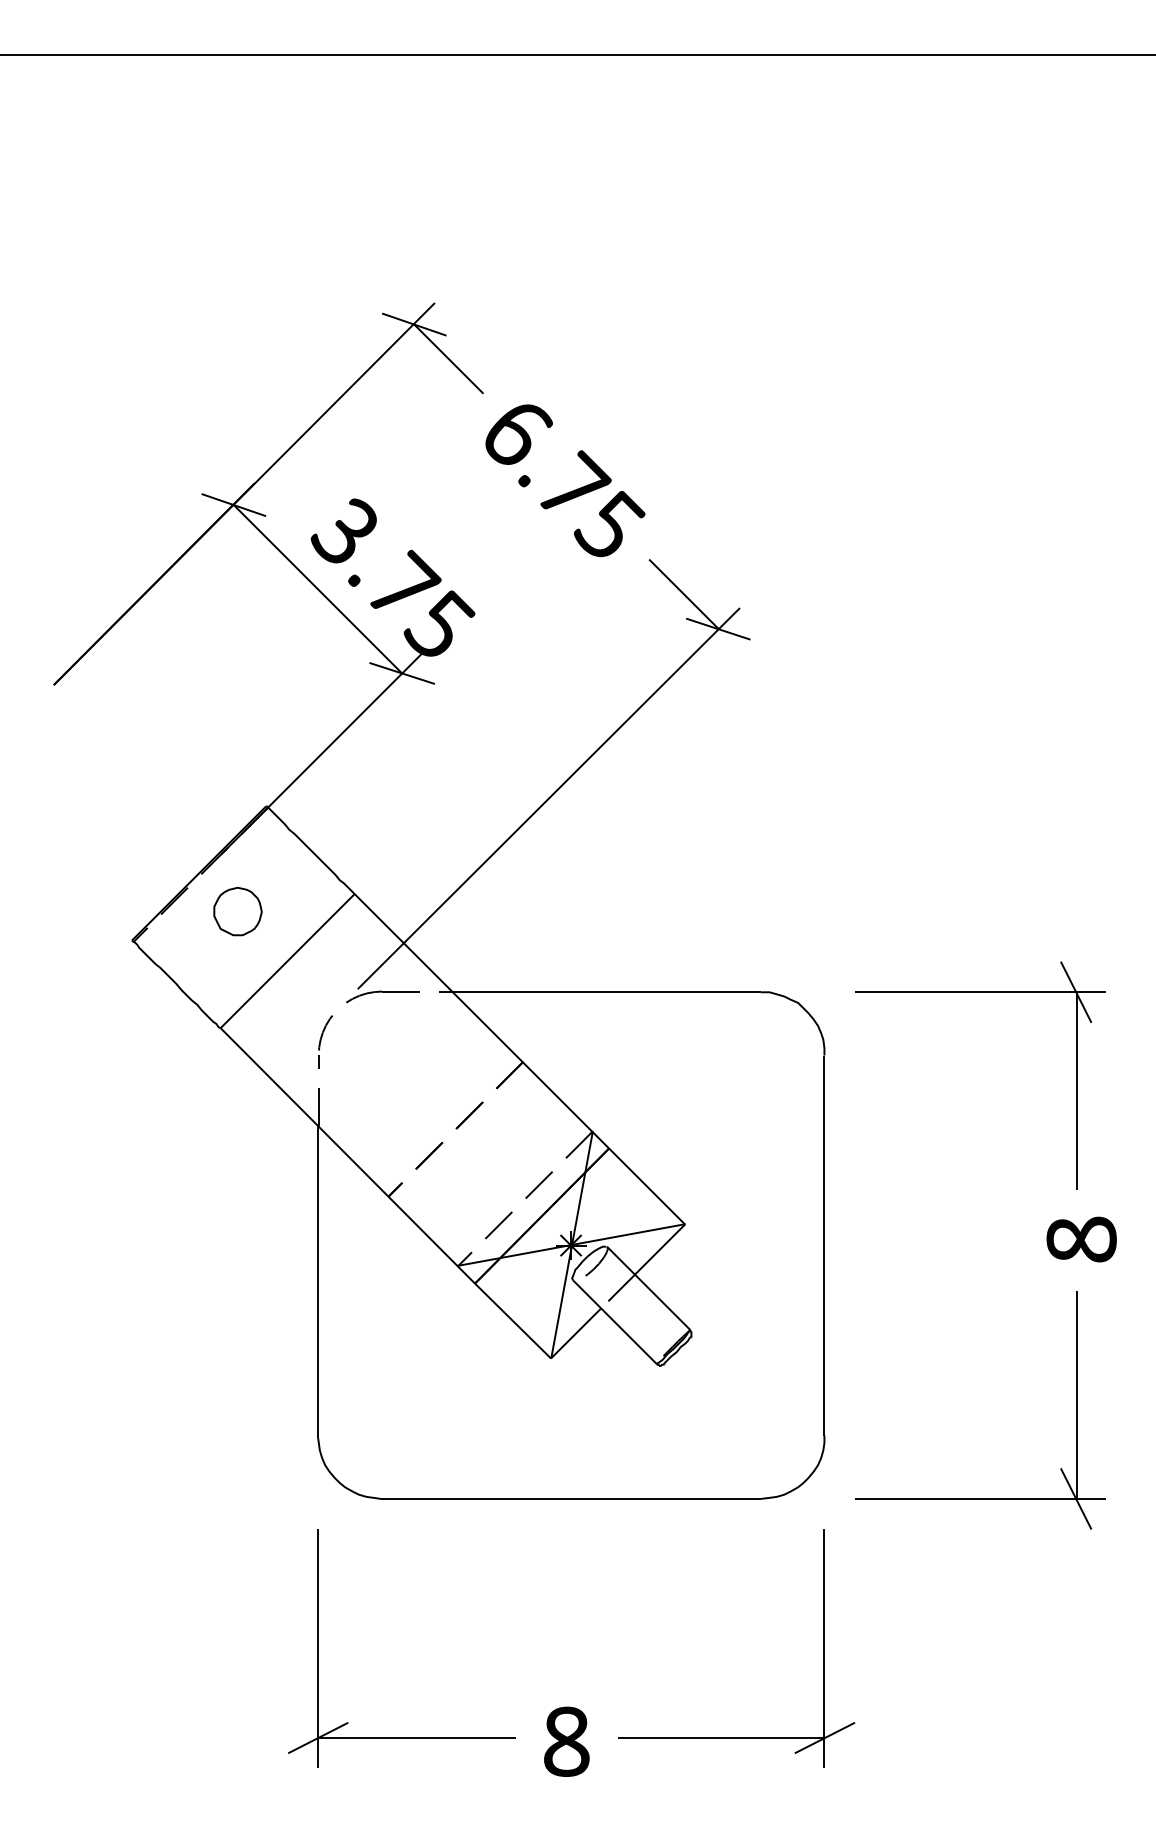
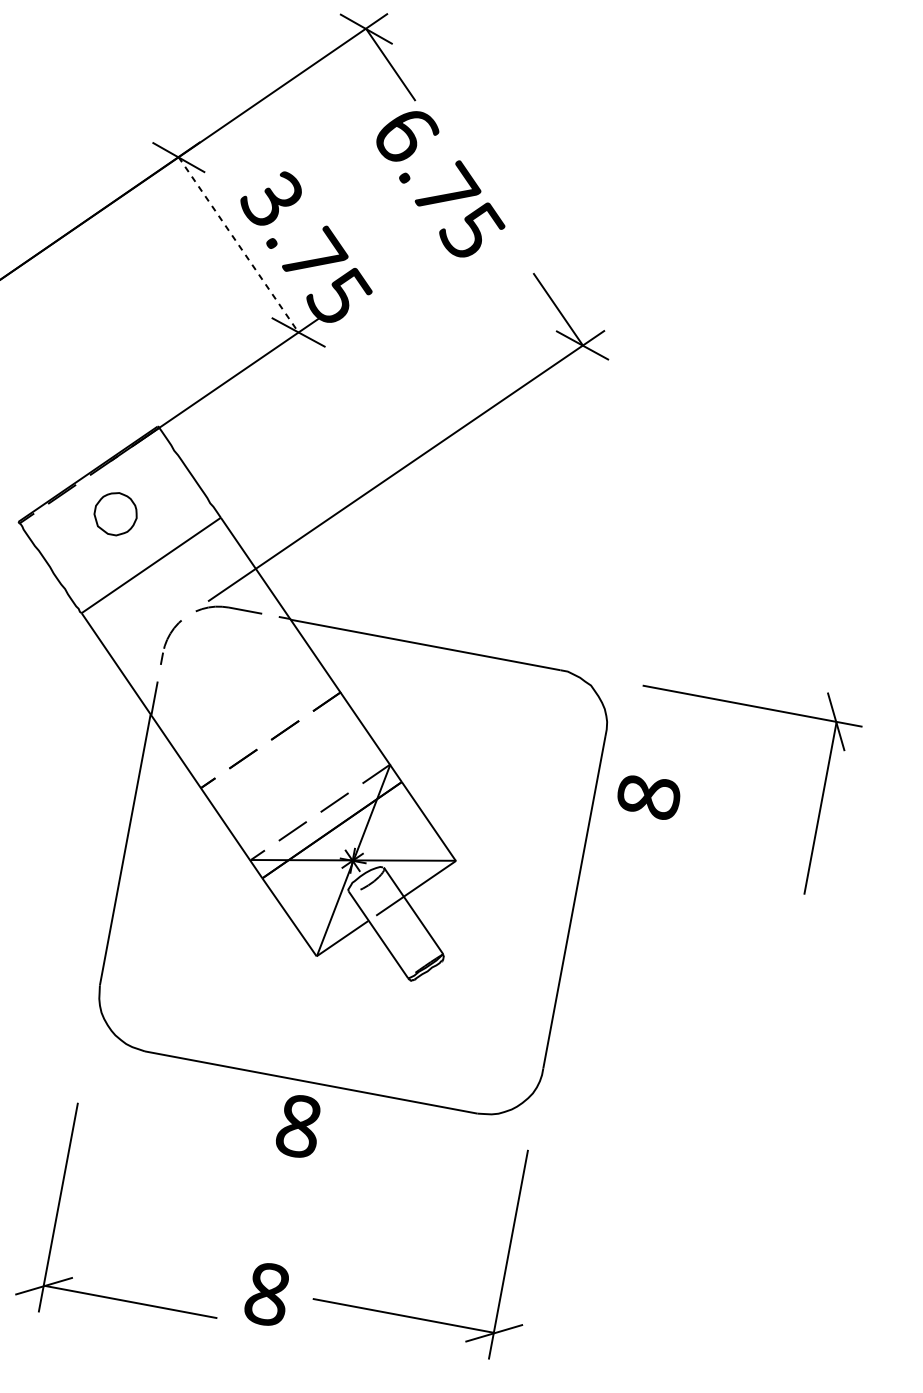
part: (569, 491) -> (442, 194), moved
line: (318, 589) -> (239, 245), solid -> dashed
part: (1081, 1239) -> (648, 796), moved
part: (980, 1498) -> (669, 1149), removed
part: (566, 1549) -> (298, 1126), added
part: (318, 1648) -> (58, 1207), moved

